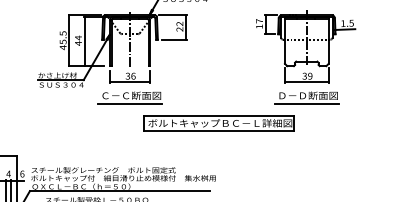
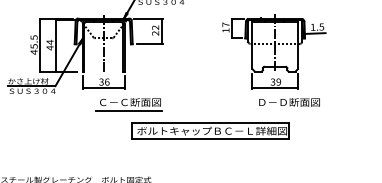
part: (306, 46) -> (274, 51), moved
part: (129, 97) -> (128, 104), moved
line: (306, 103) -> (287, 110), removed
part: (218, 123) -> (210, 131), moved

